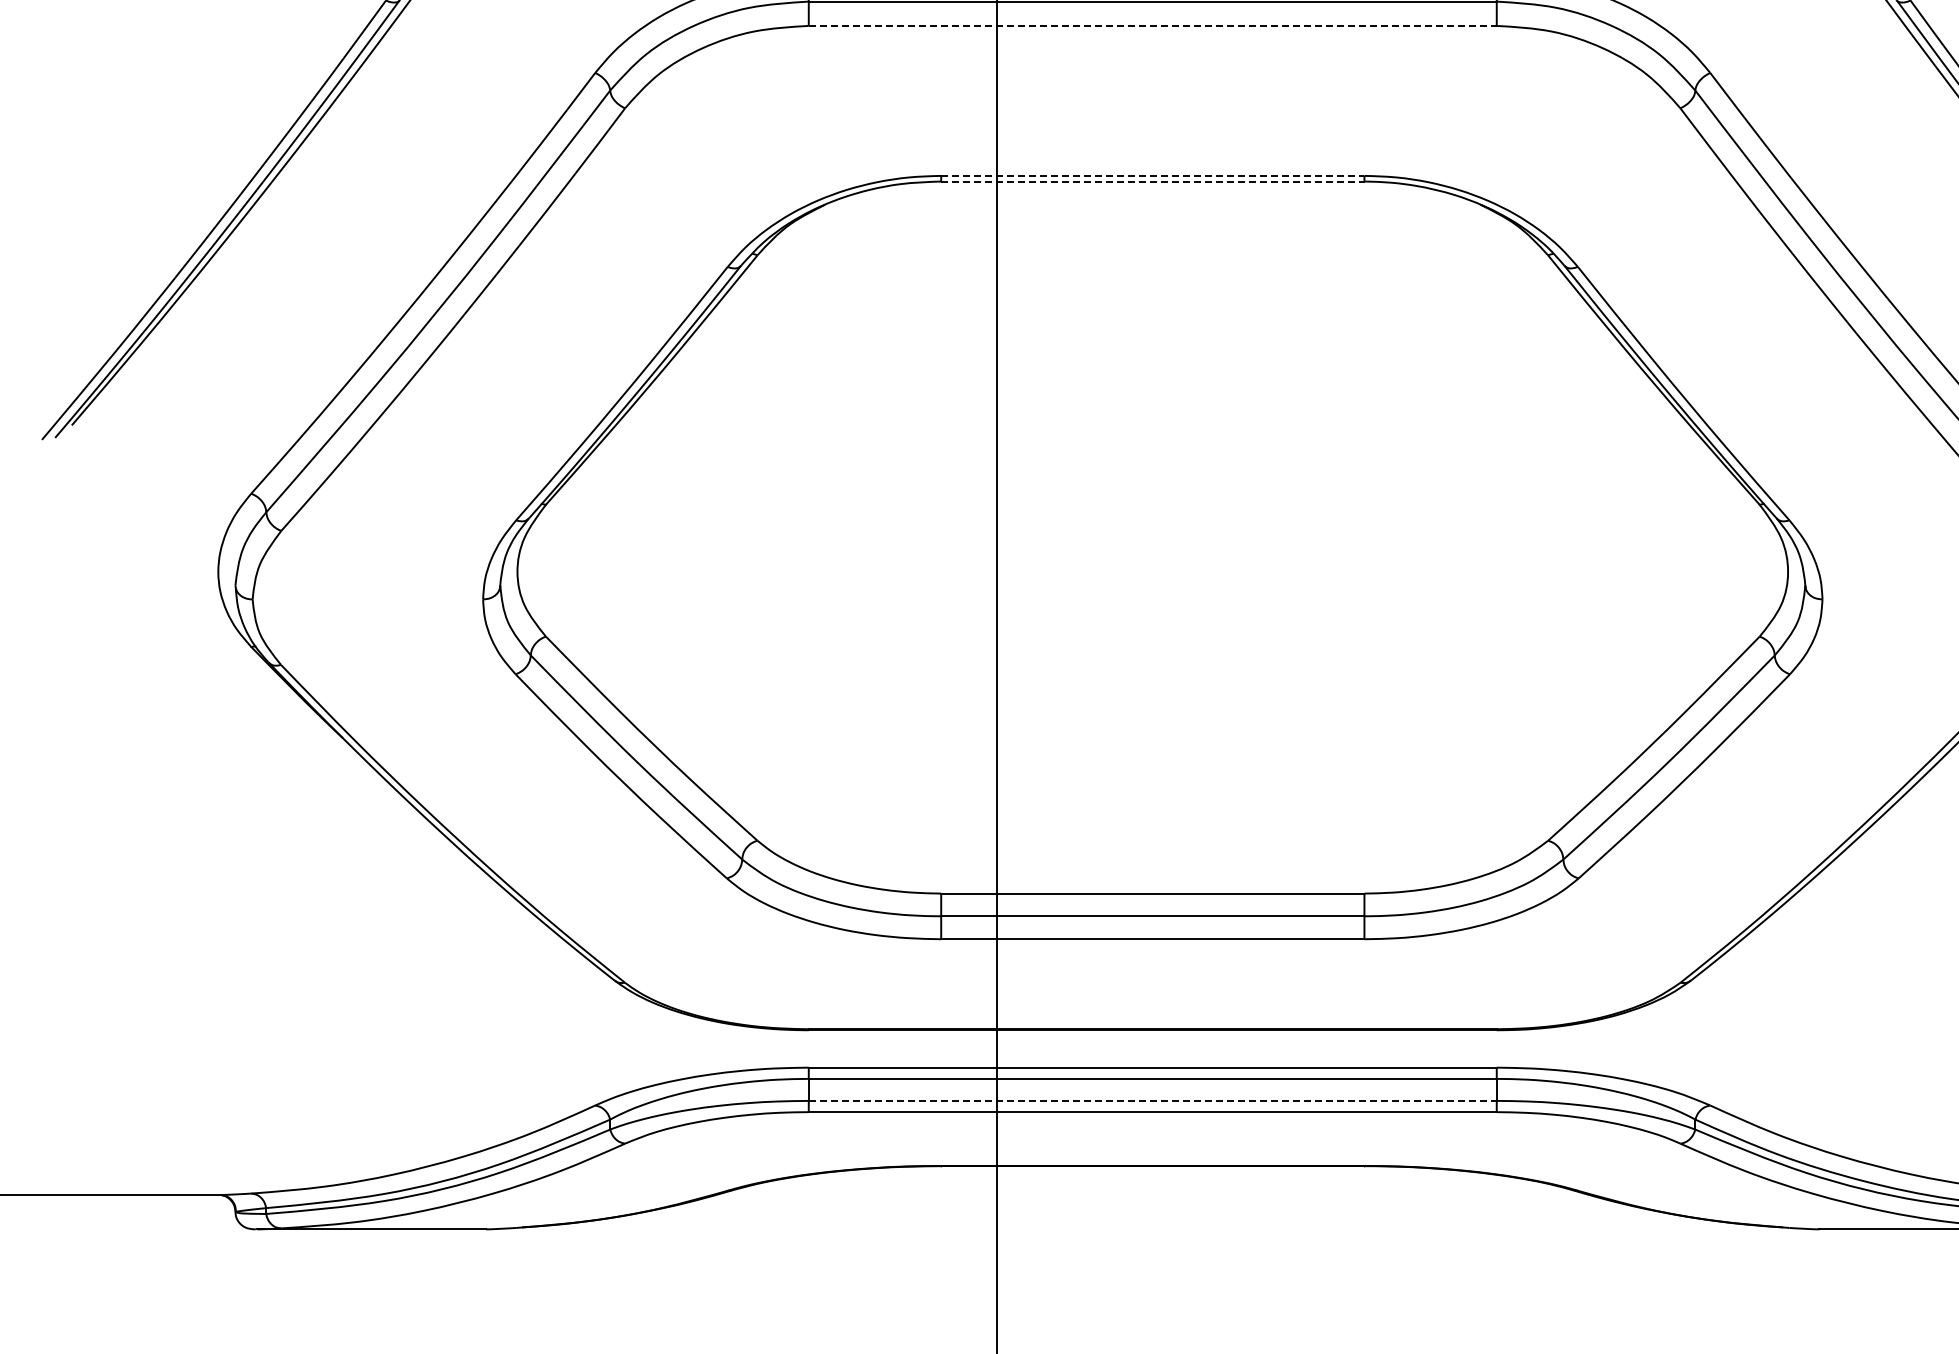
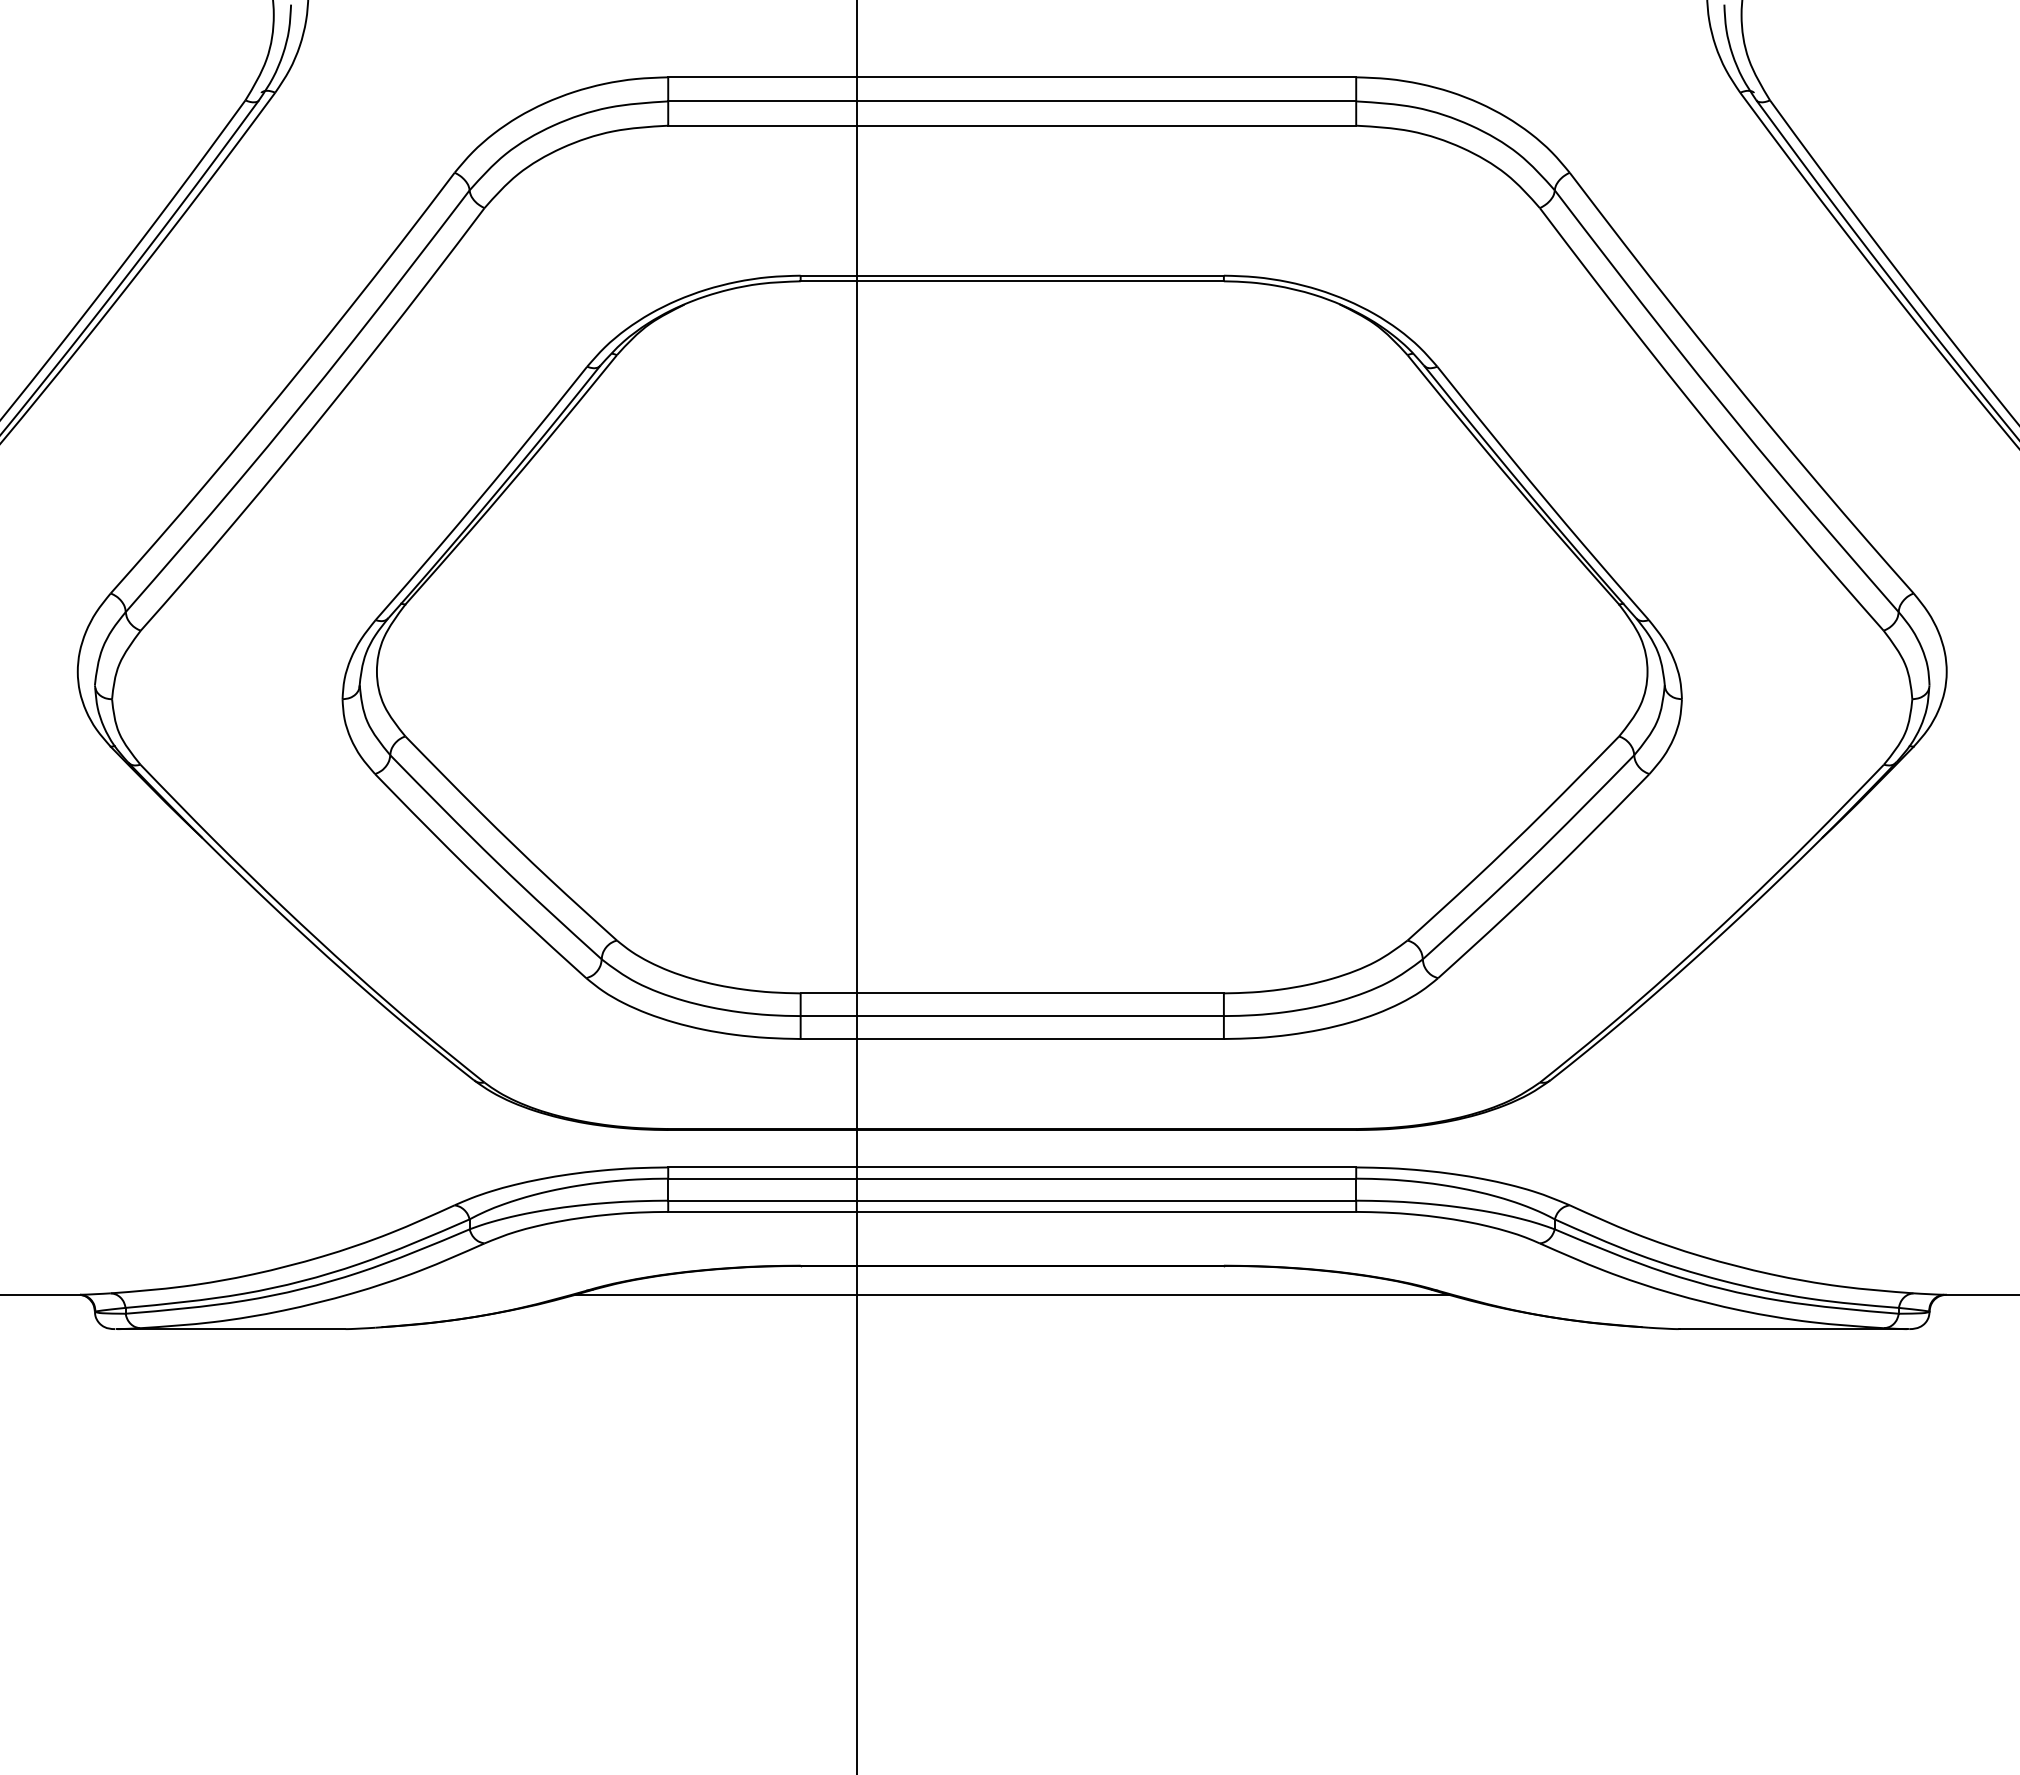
line: (1153, 25) -> (1012, 125), dashed -> solid
line: (1153, 175) -> (1012, 275), dashed -> solid
line: (1153, 181) -> (1012, 281), dashed -> solid
line: (1153, 1100) -> (1012, 1200), dashed -> solid
line: (1152, 1194) -> (1011, 1294), added

